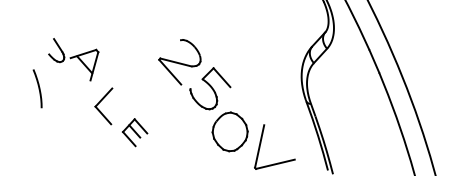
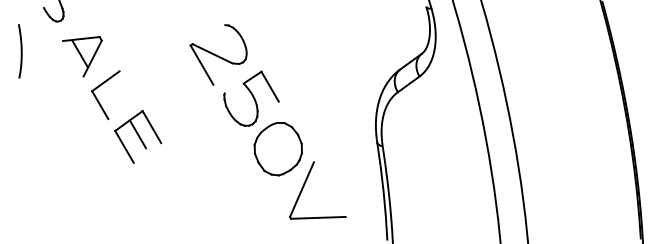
part: (86, 66) -> (82, 56), moved
part: (135, 132) -> (138, 136), size x1.43
part: (229, 132) -> (277, 149), moved

